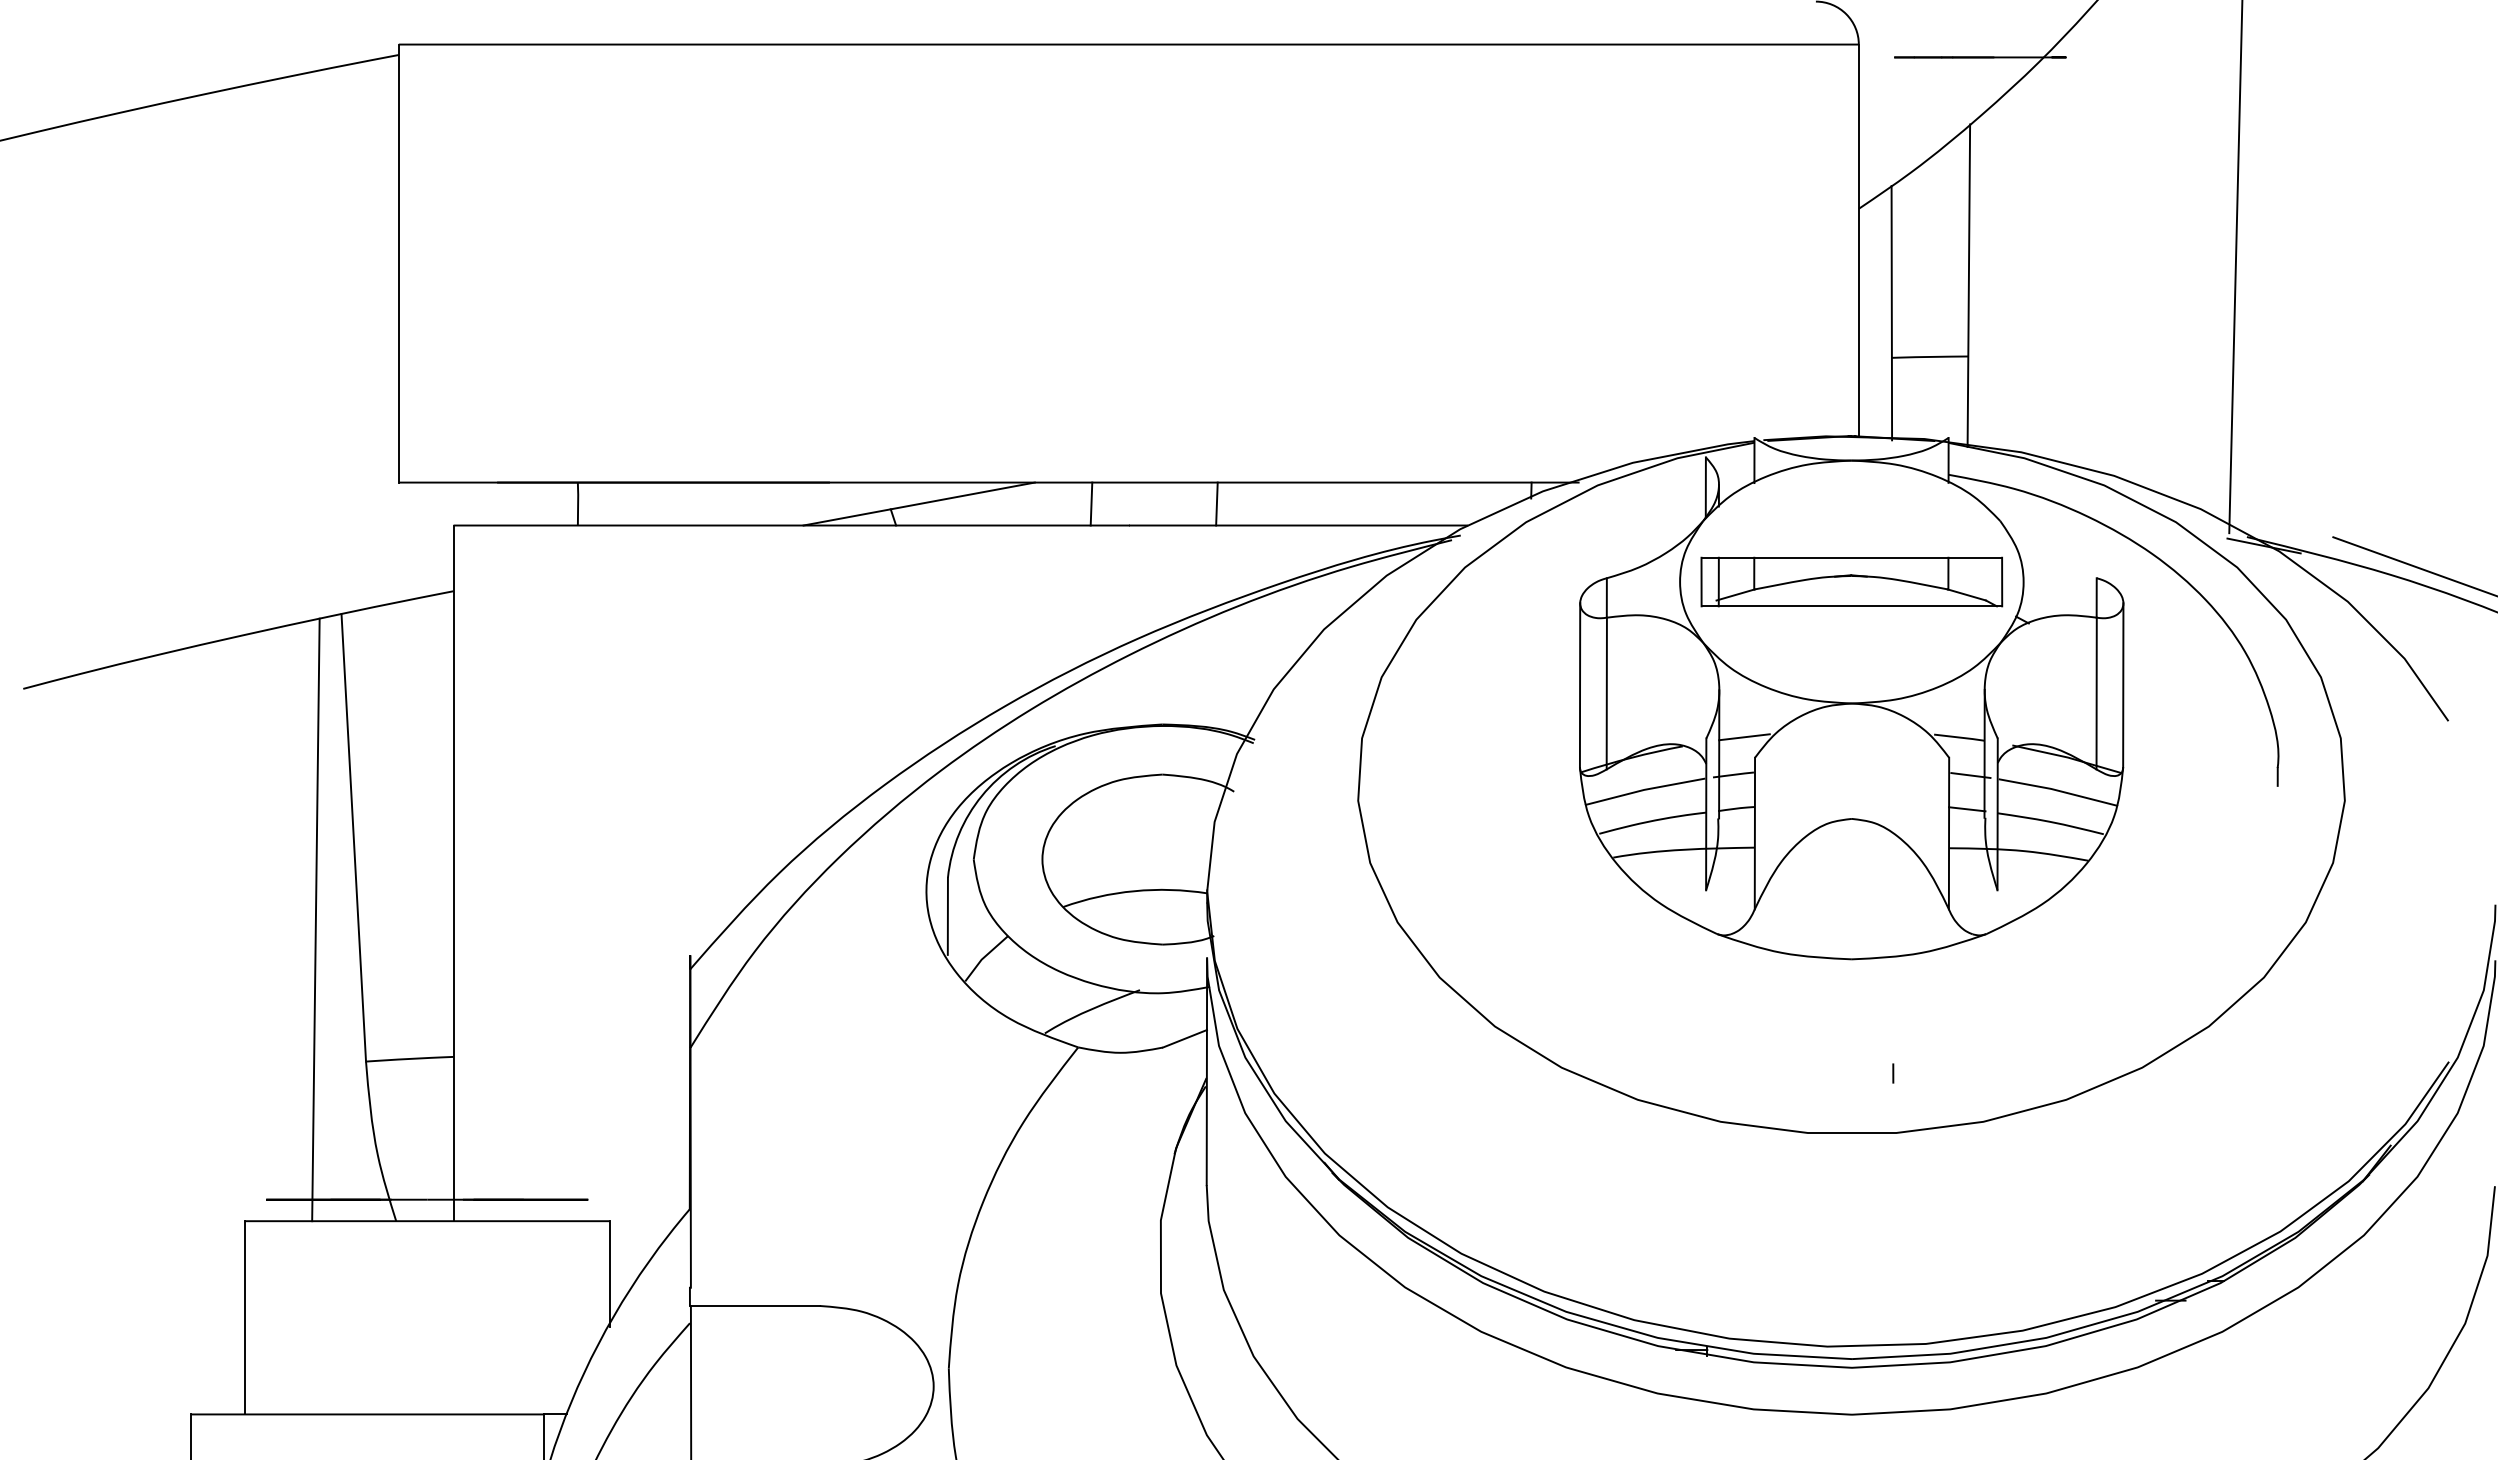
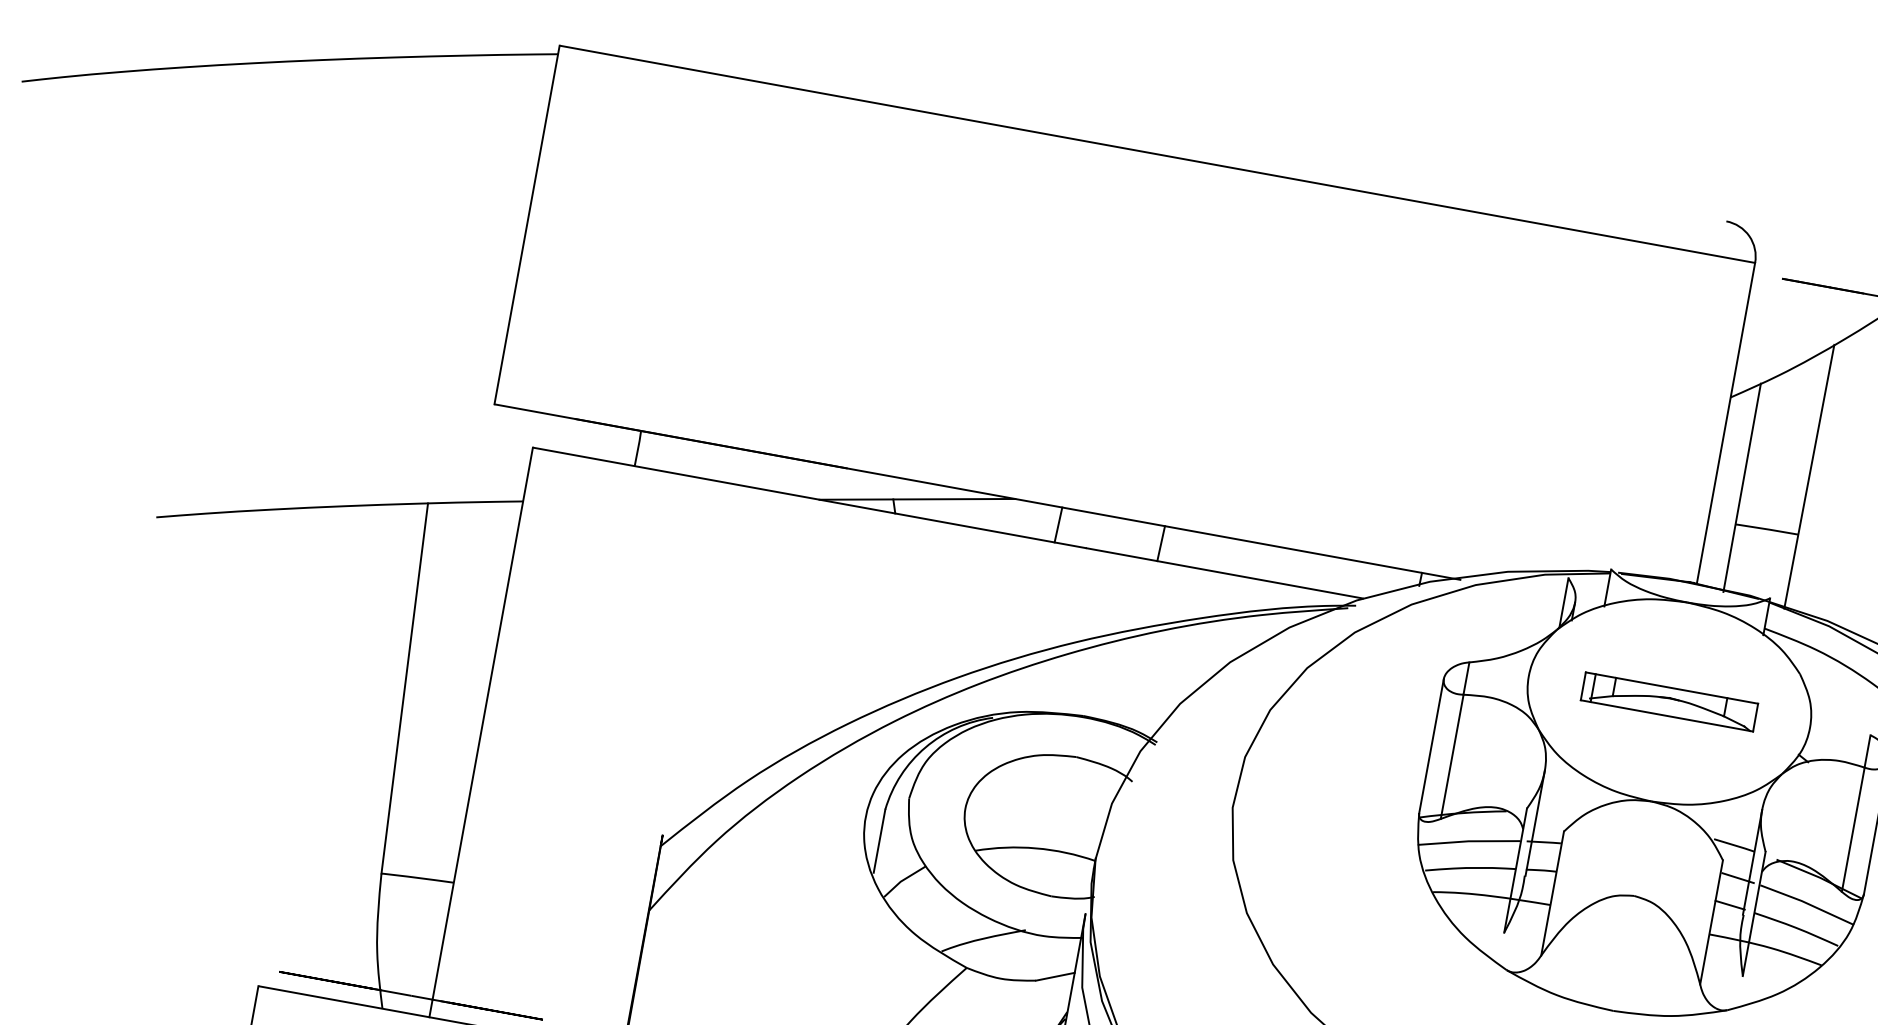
part: (1851, 581) -> (1669, 701), size x0.7
line: (1744, 737) -> (1558, 813), removed
line: (315, 919) -> (361, 749), removed

